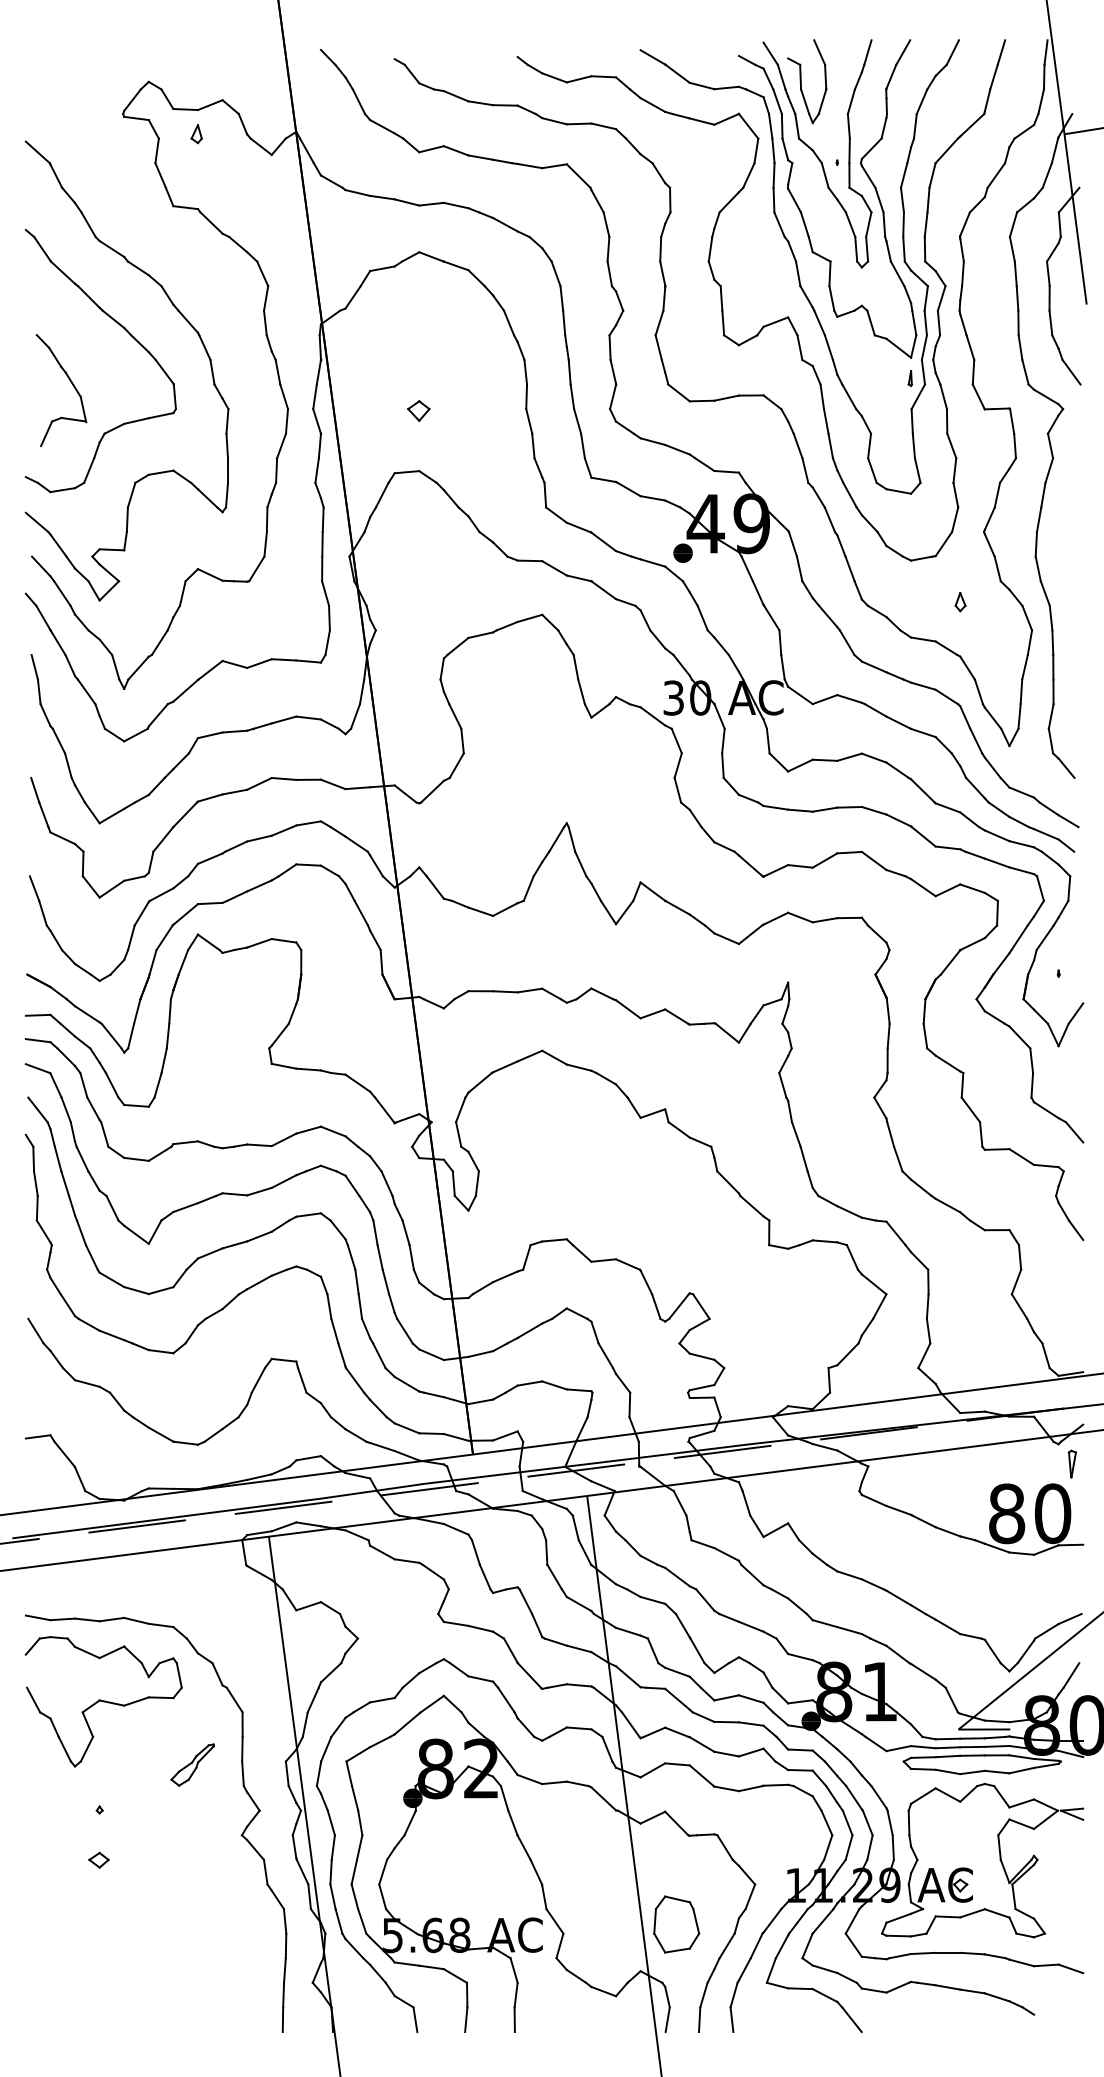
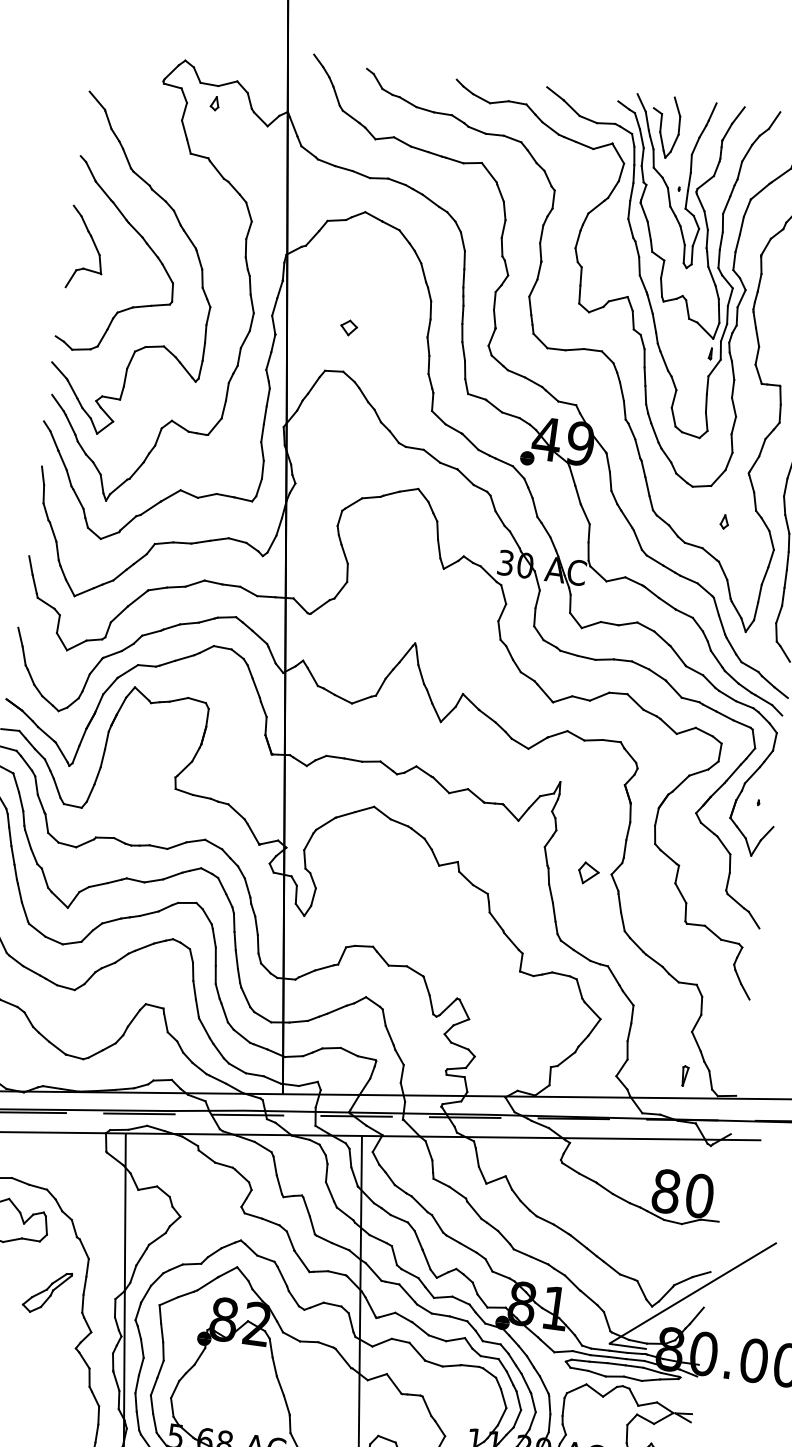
part: (70, 382) -> (93, 243), moved
part: (842, 1100) -> (588, 873), added
part: (1071, 1463) -> (684, 1075), moved
part: (192, 1764) -> (47, 1291), size x1.43

